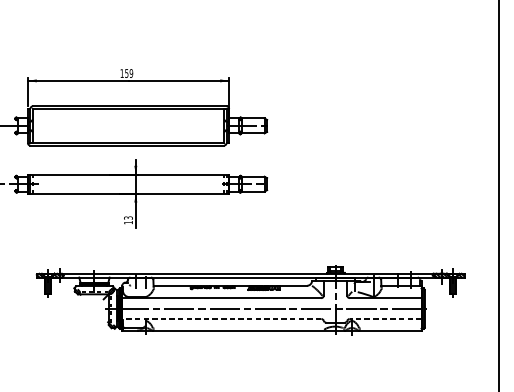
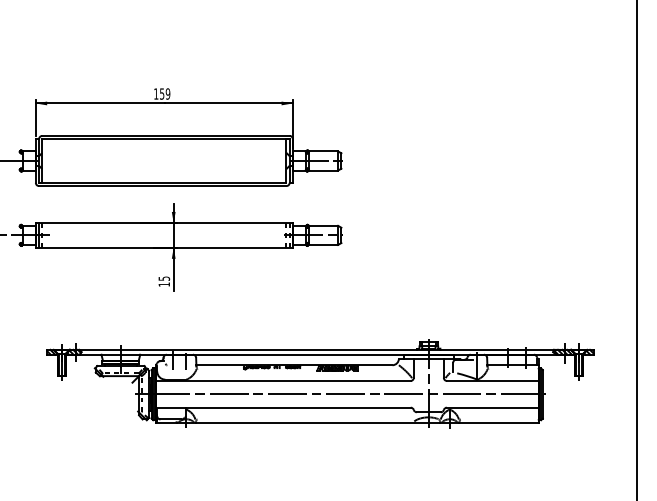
text: (127, 217) -> (163, 278), 13 -> 15
line: (220, 318) -> (282, 407), dashed -> solid
line: (385, 318) -> (492, 407), dashed -> solid

